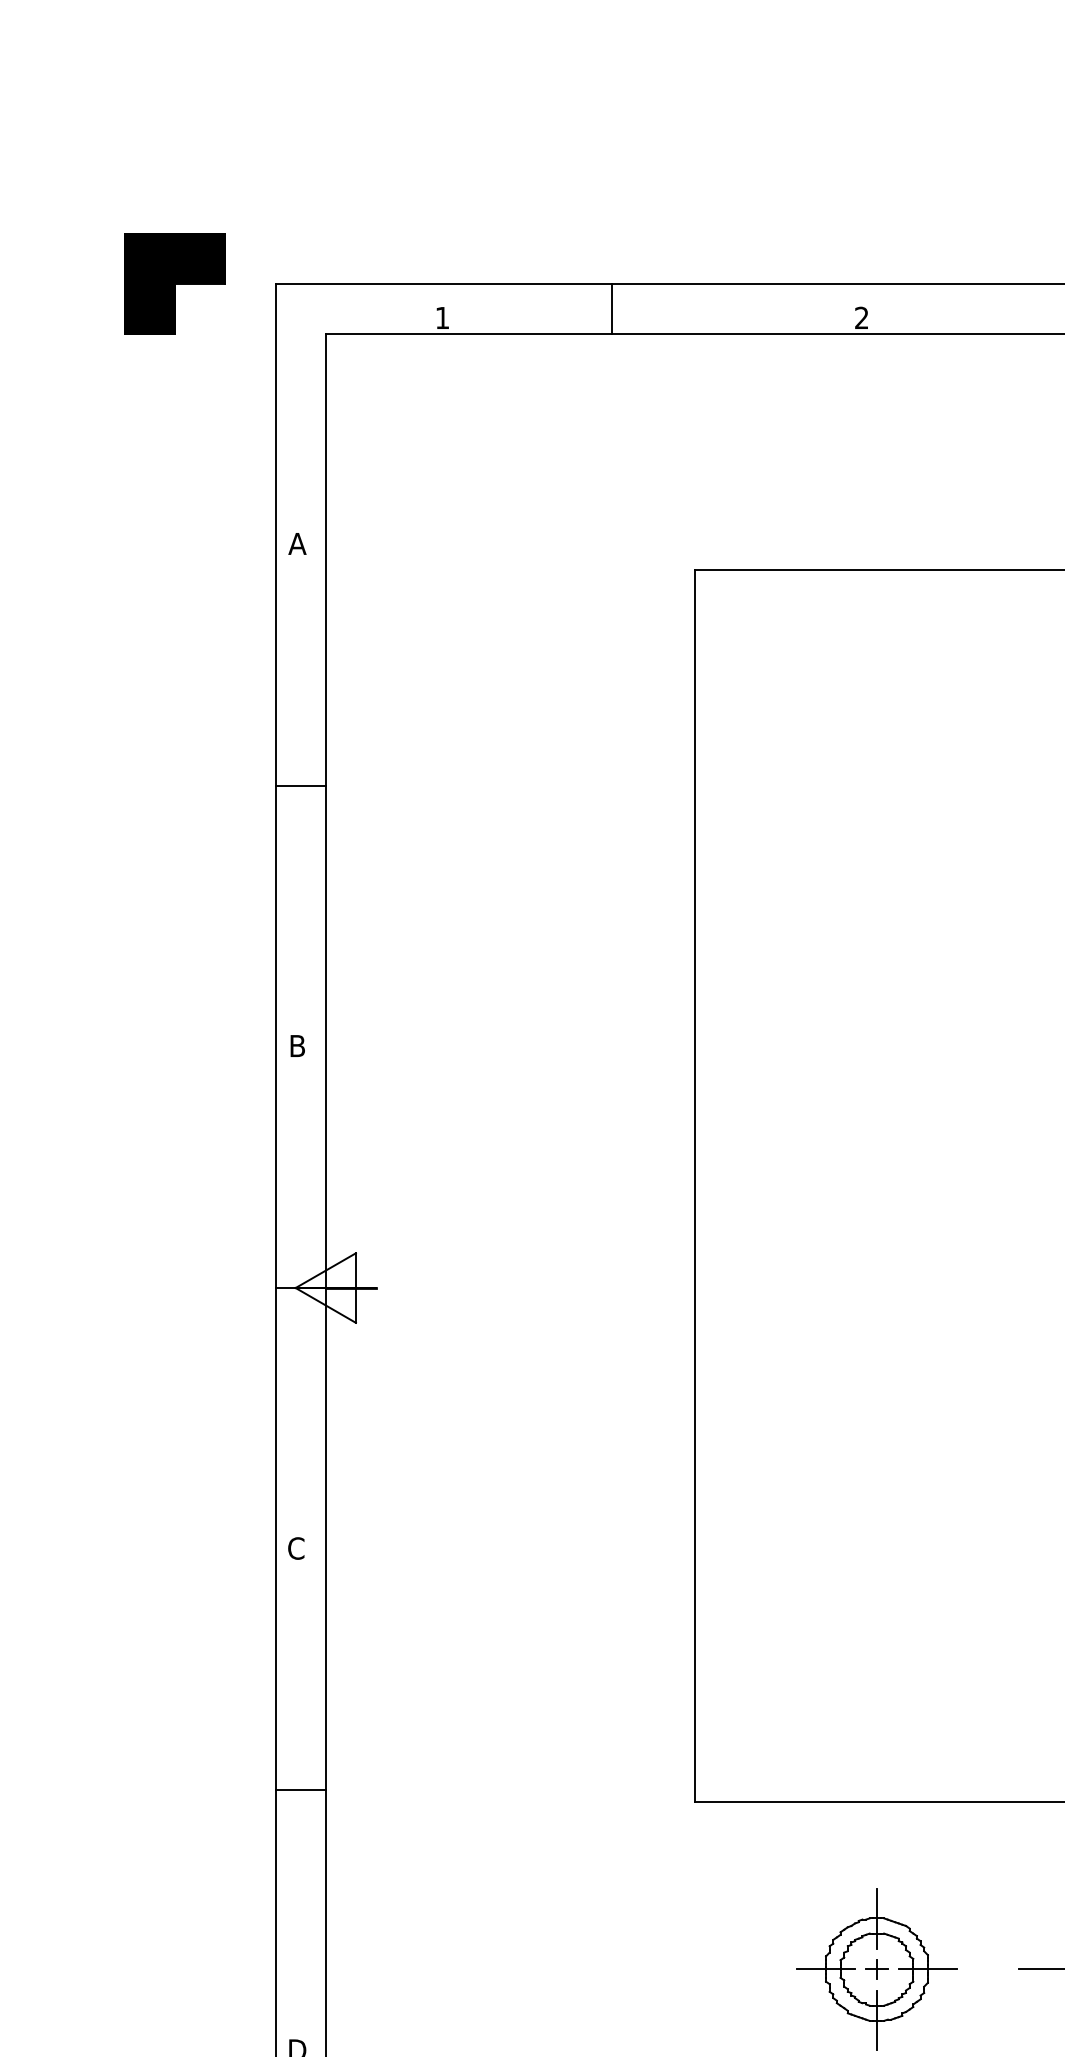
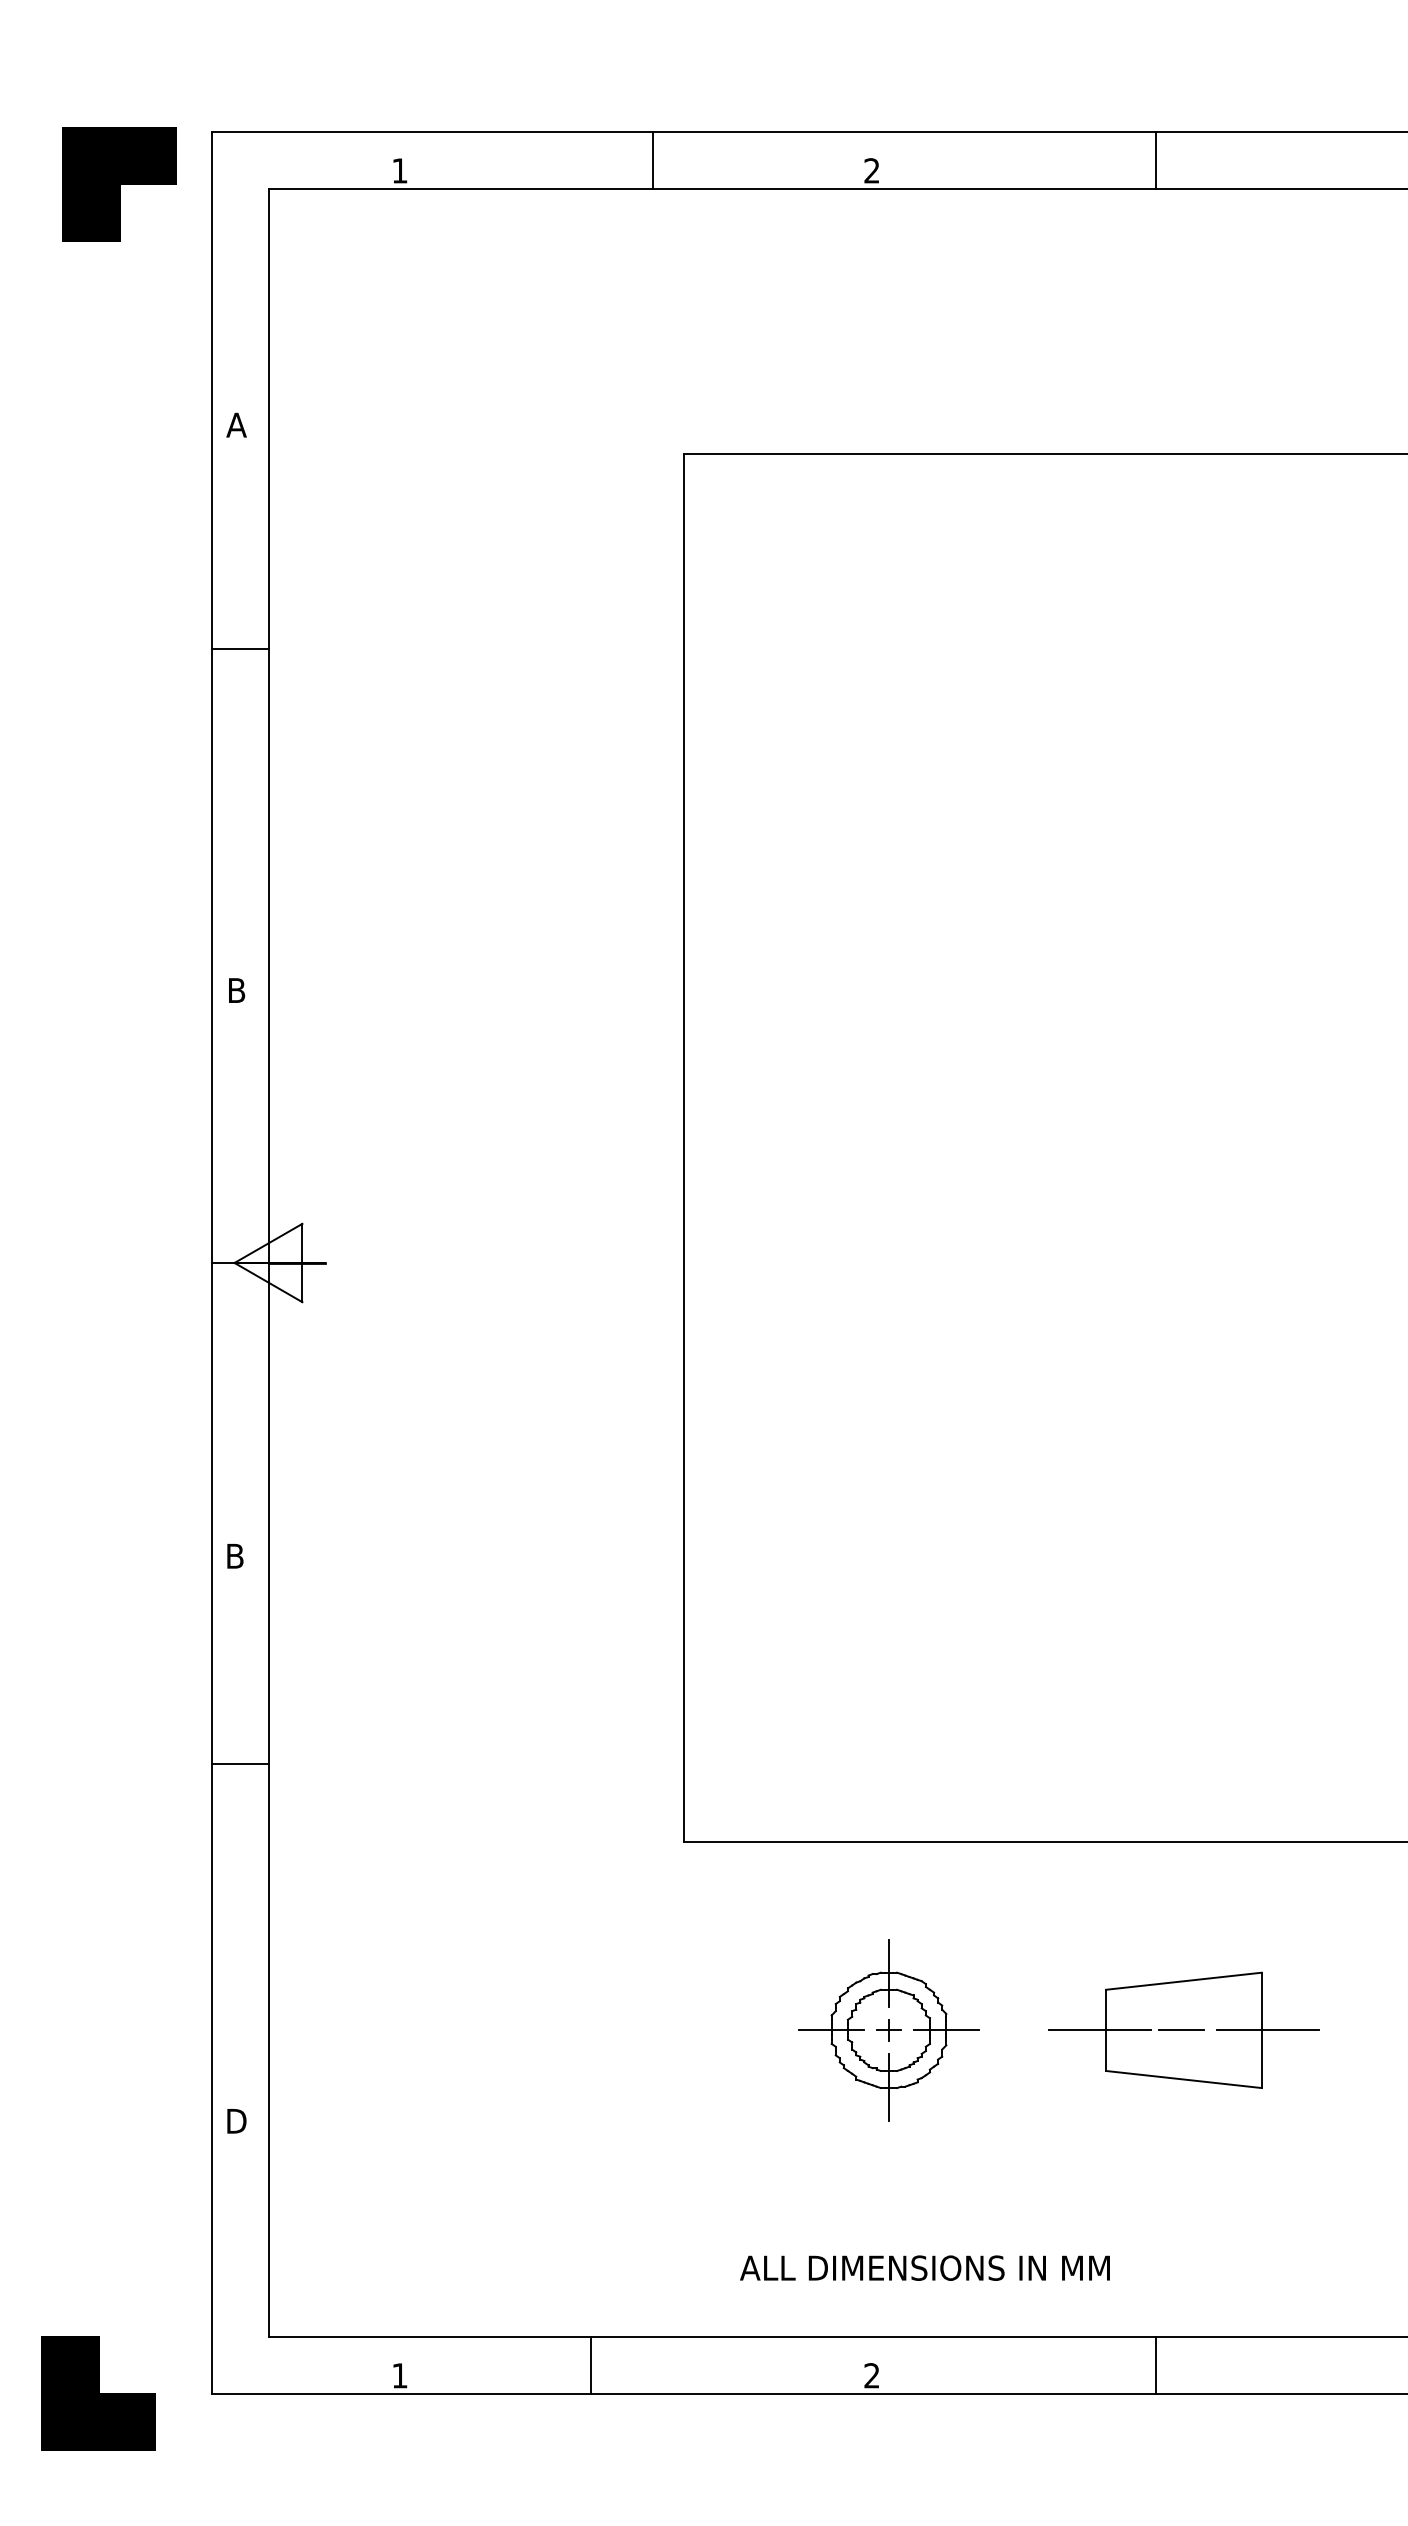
part: (174, 283) -> (119, 184), moved
line: (611, 308) -> (652, 160), moved
line: (300, 785) -> (239, 648), moved
text: (296, 1548) -> (235, 1556), C -> B
line: (300, 1790) -> (239, 1764), moved

